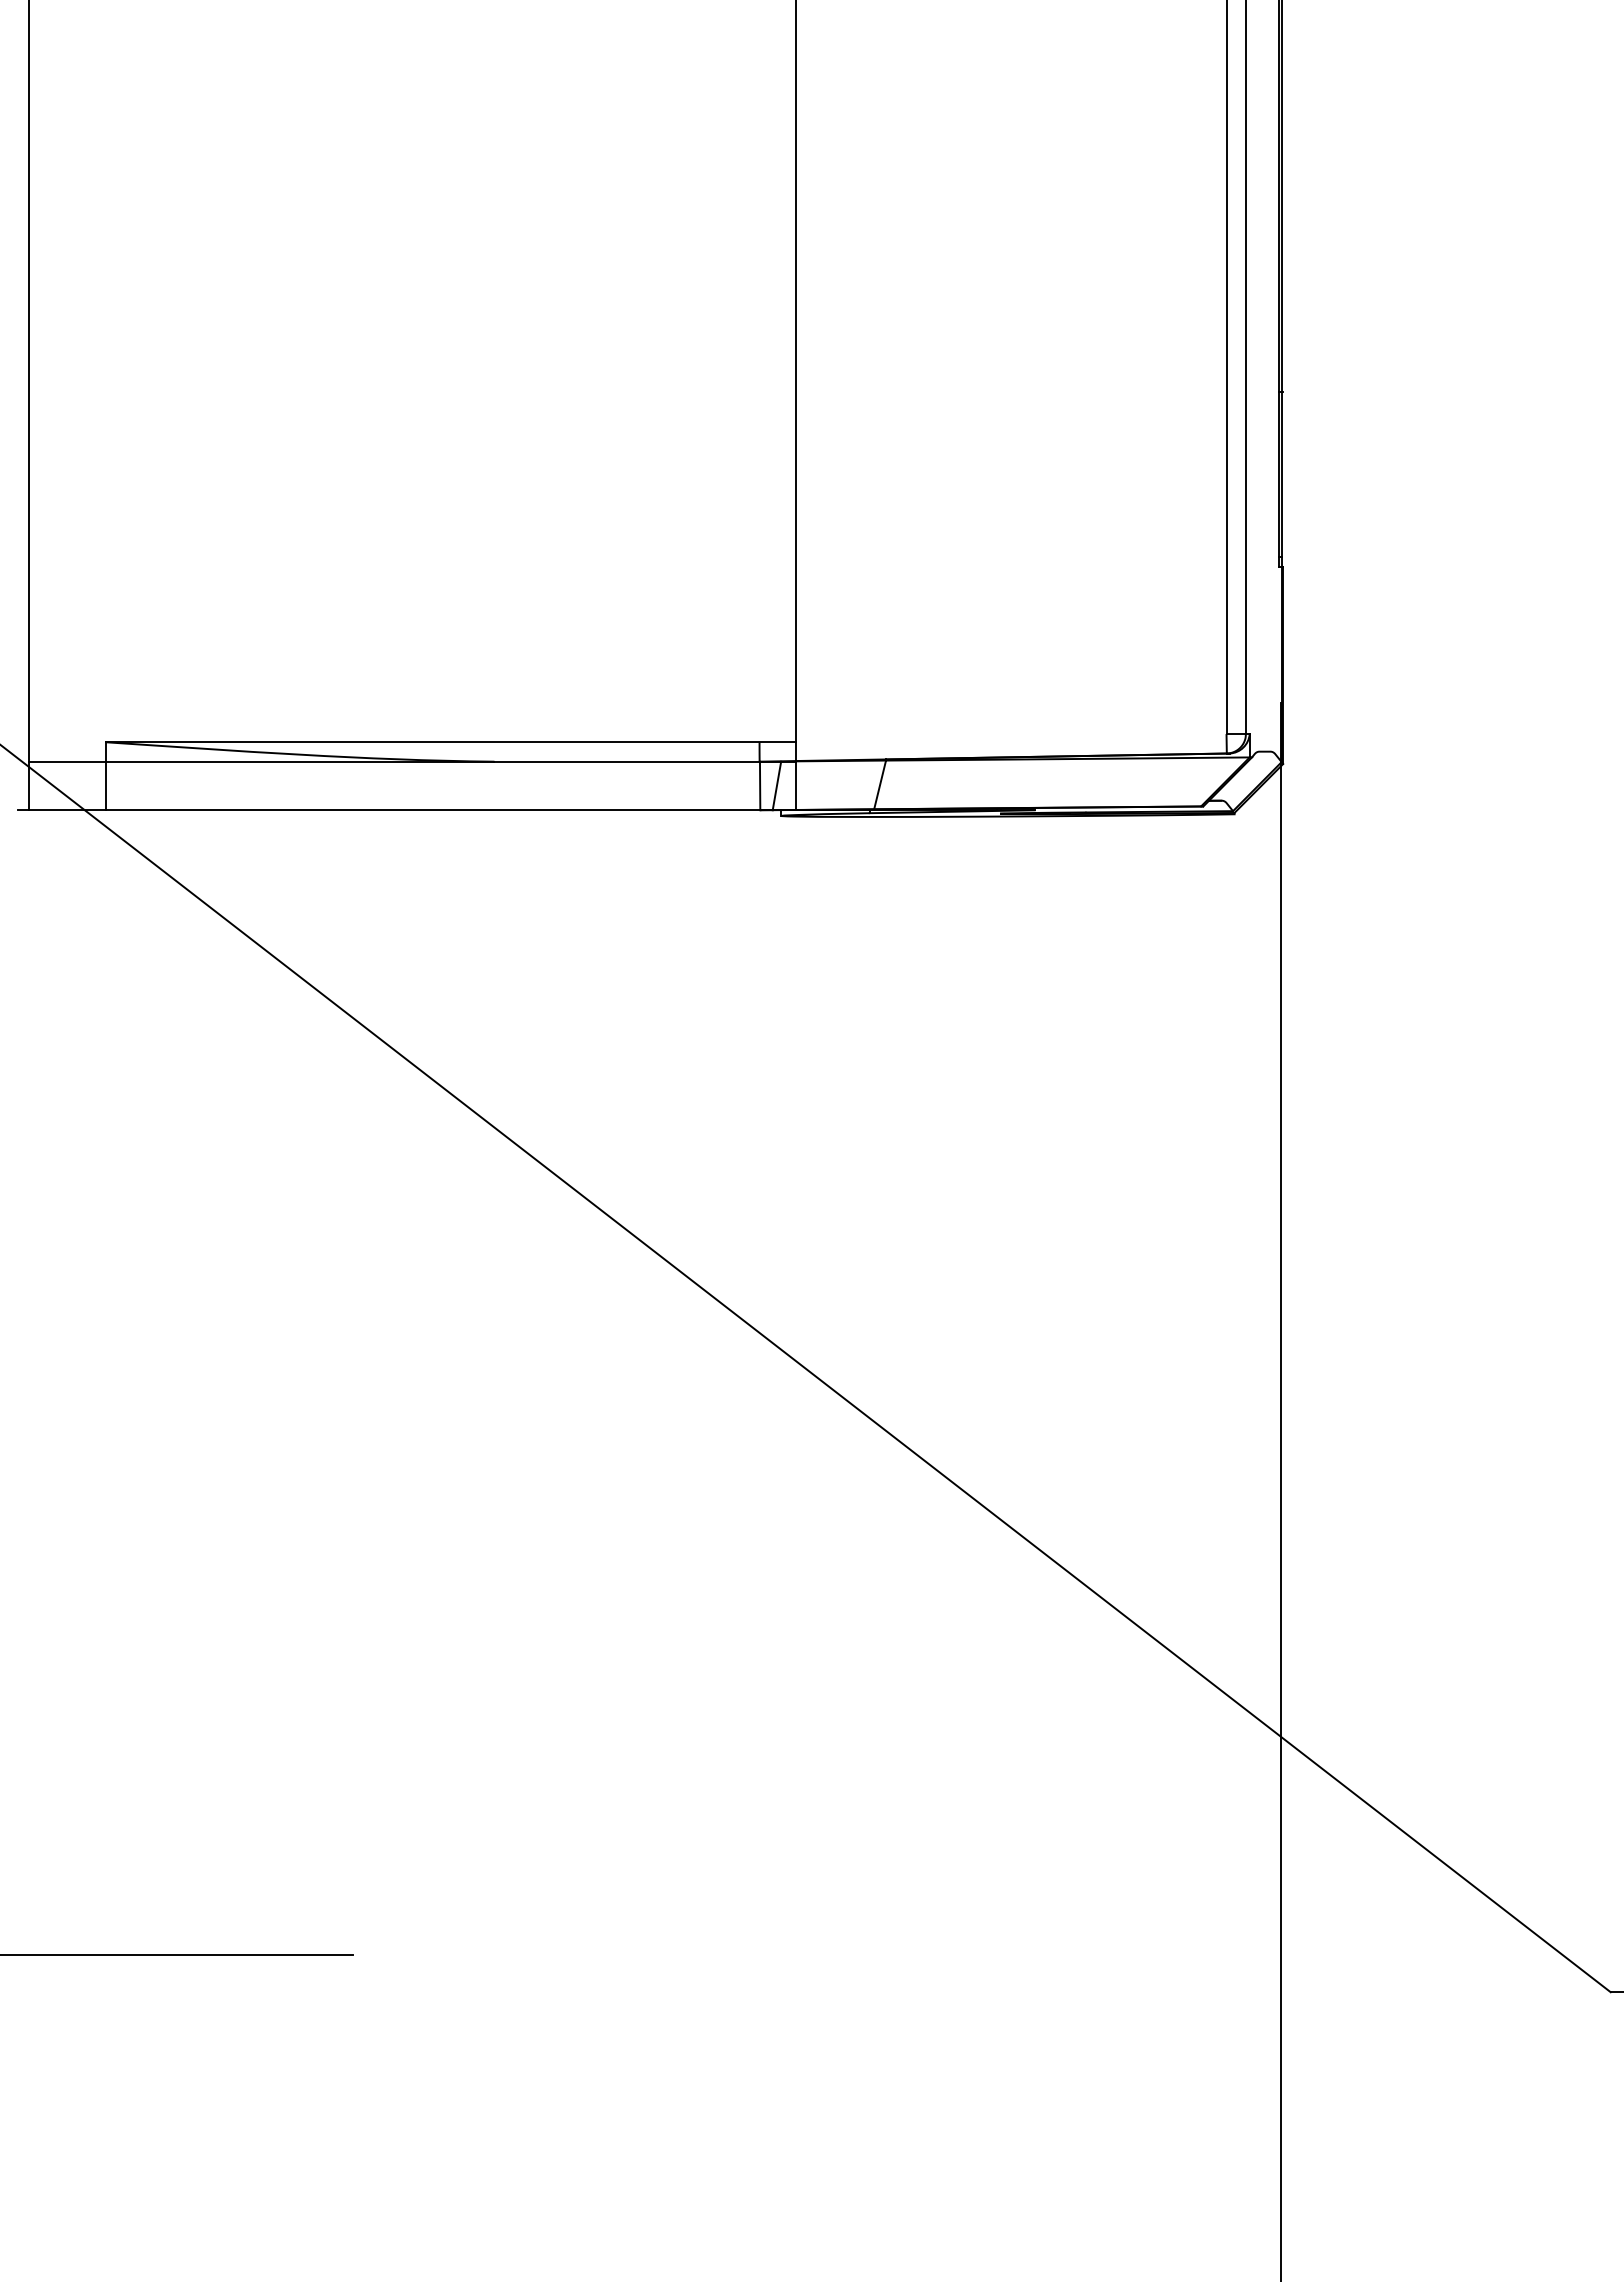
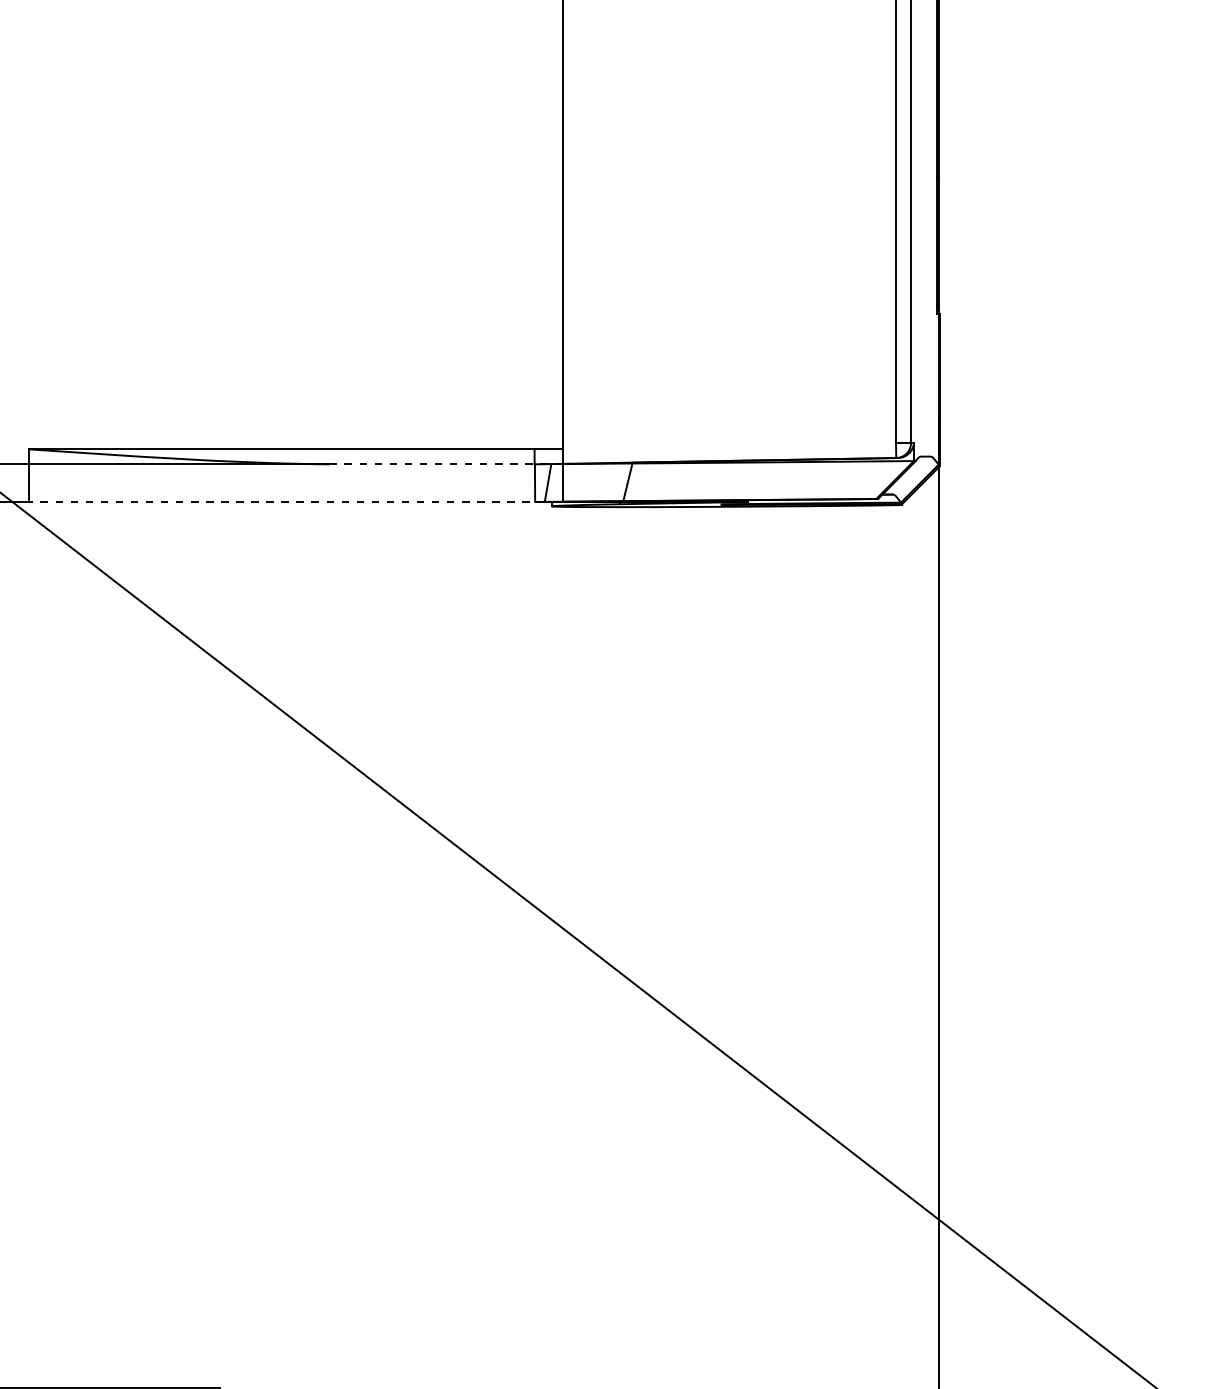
line: (645, 761) -> (446, 464), solid -> dashed
line: (439, 810) -> (286, 502), solid -> dashed

